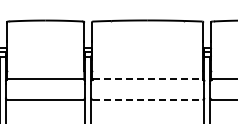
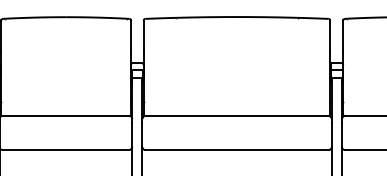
line: (147, 79) -> (236, 115), dashed -> solid
line: (147, 99) -> (236, 149), dashed -> solid

